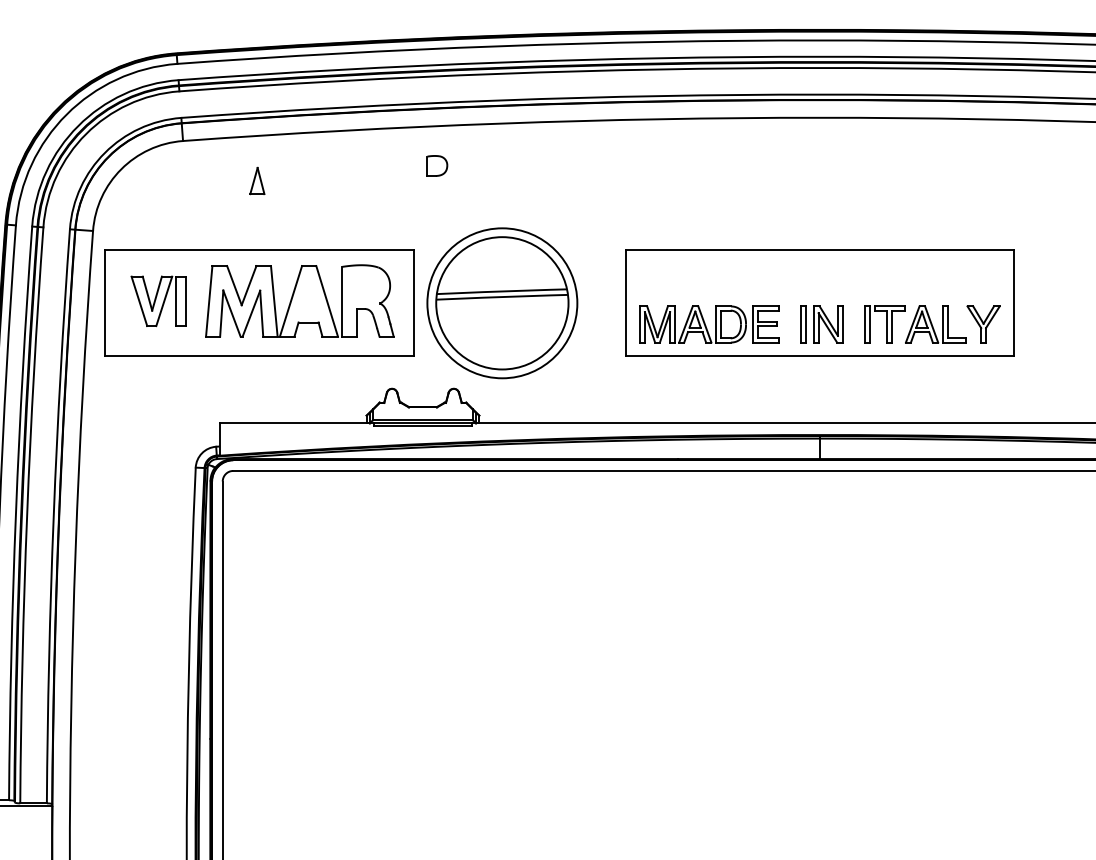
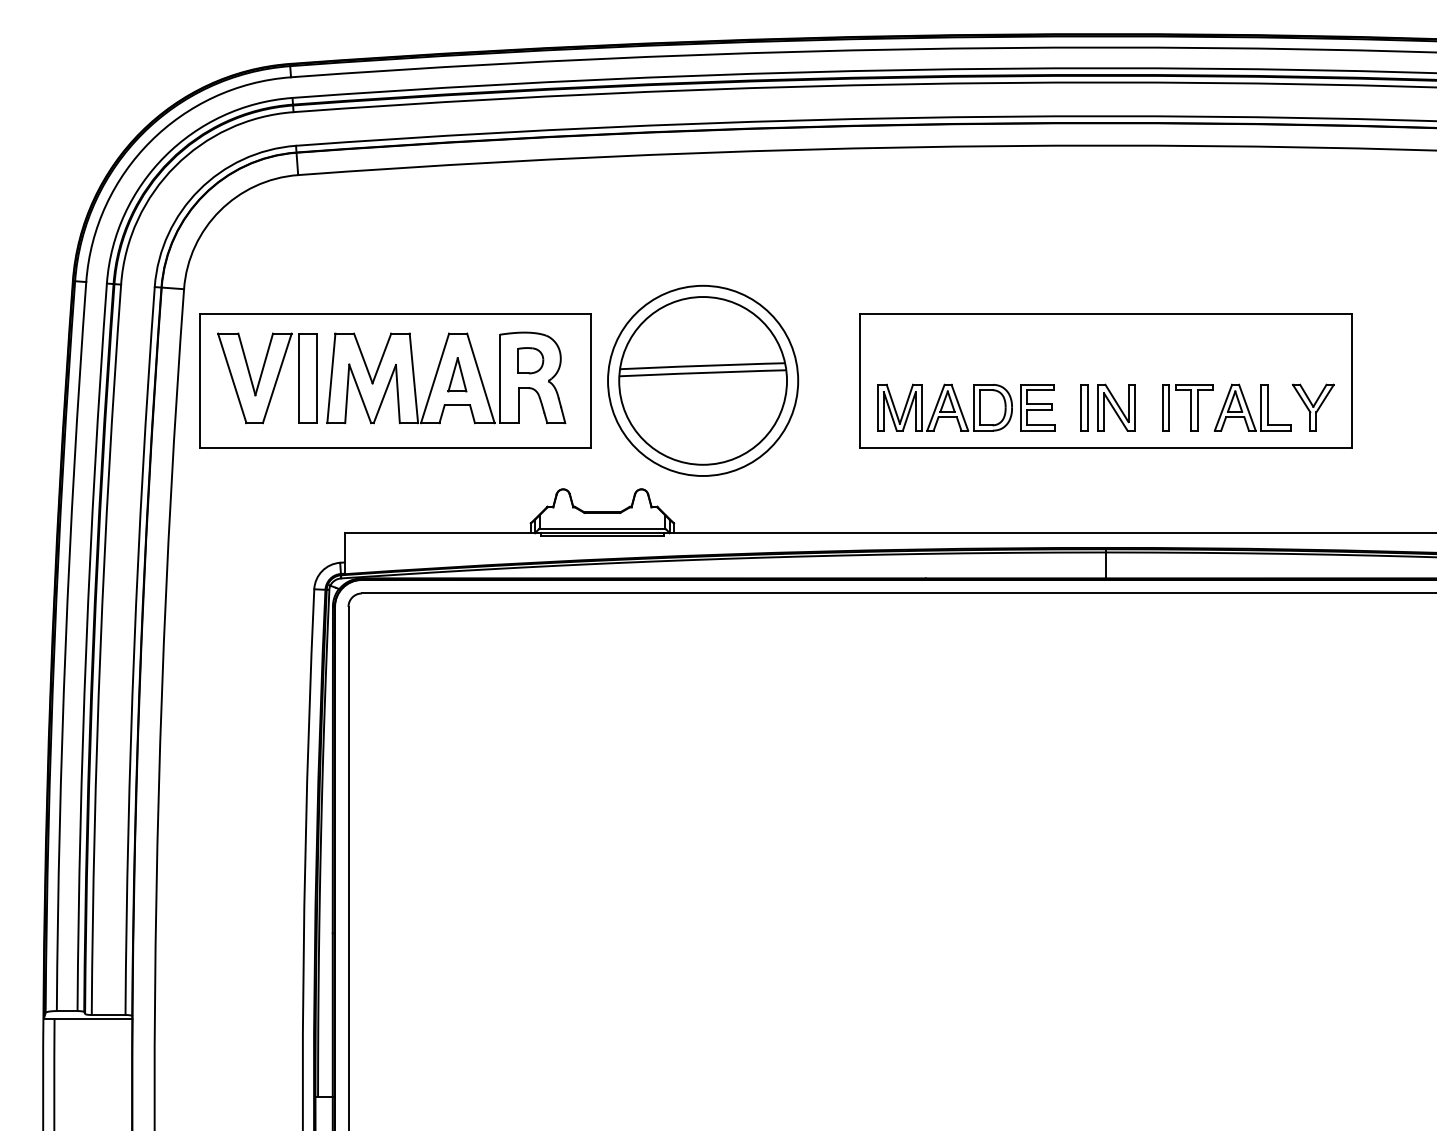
part: (437, 165) -> (530, 360), moved
part: (257, 180) -> (457, 374), moved
part: (158, 301) -> (267, 378), size x1.43

